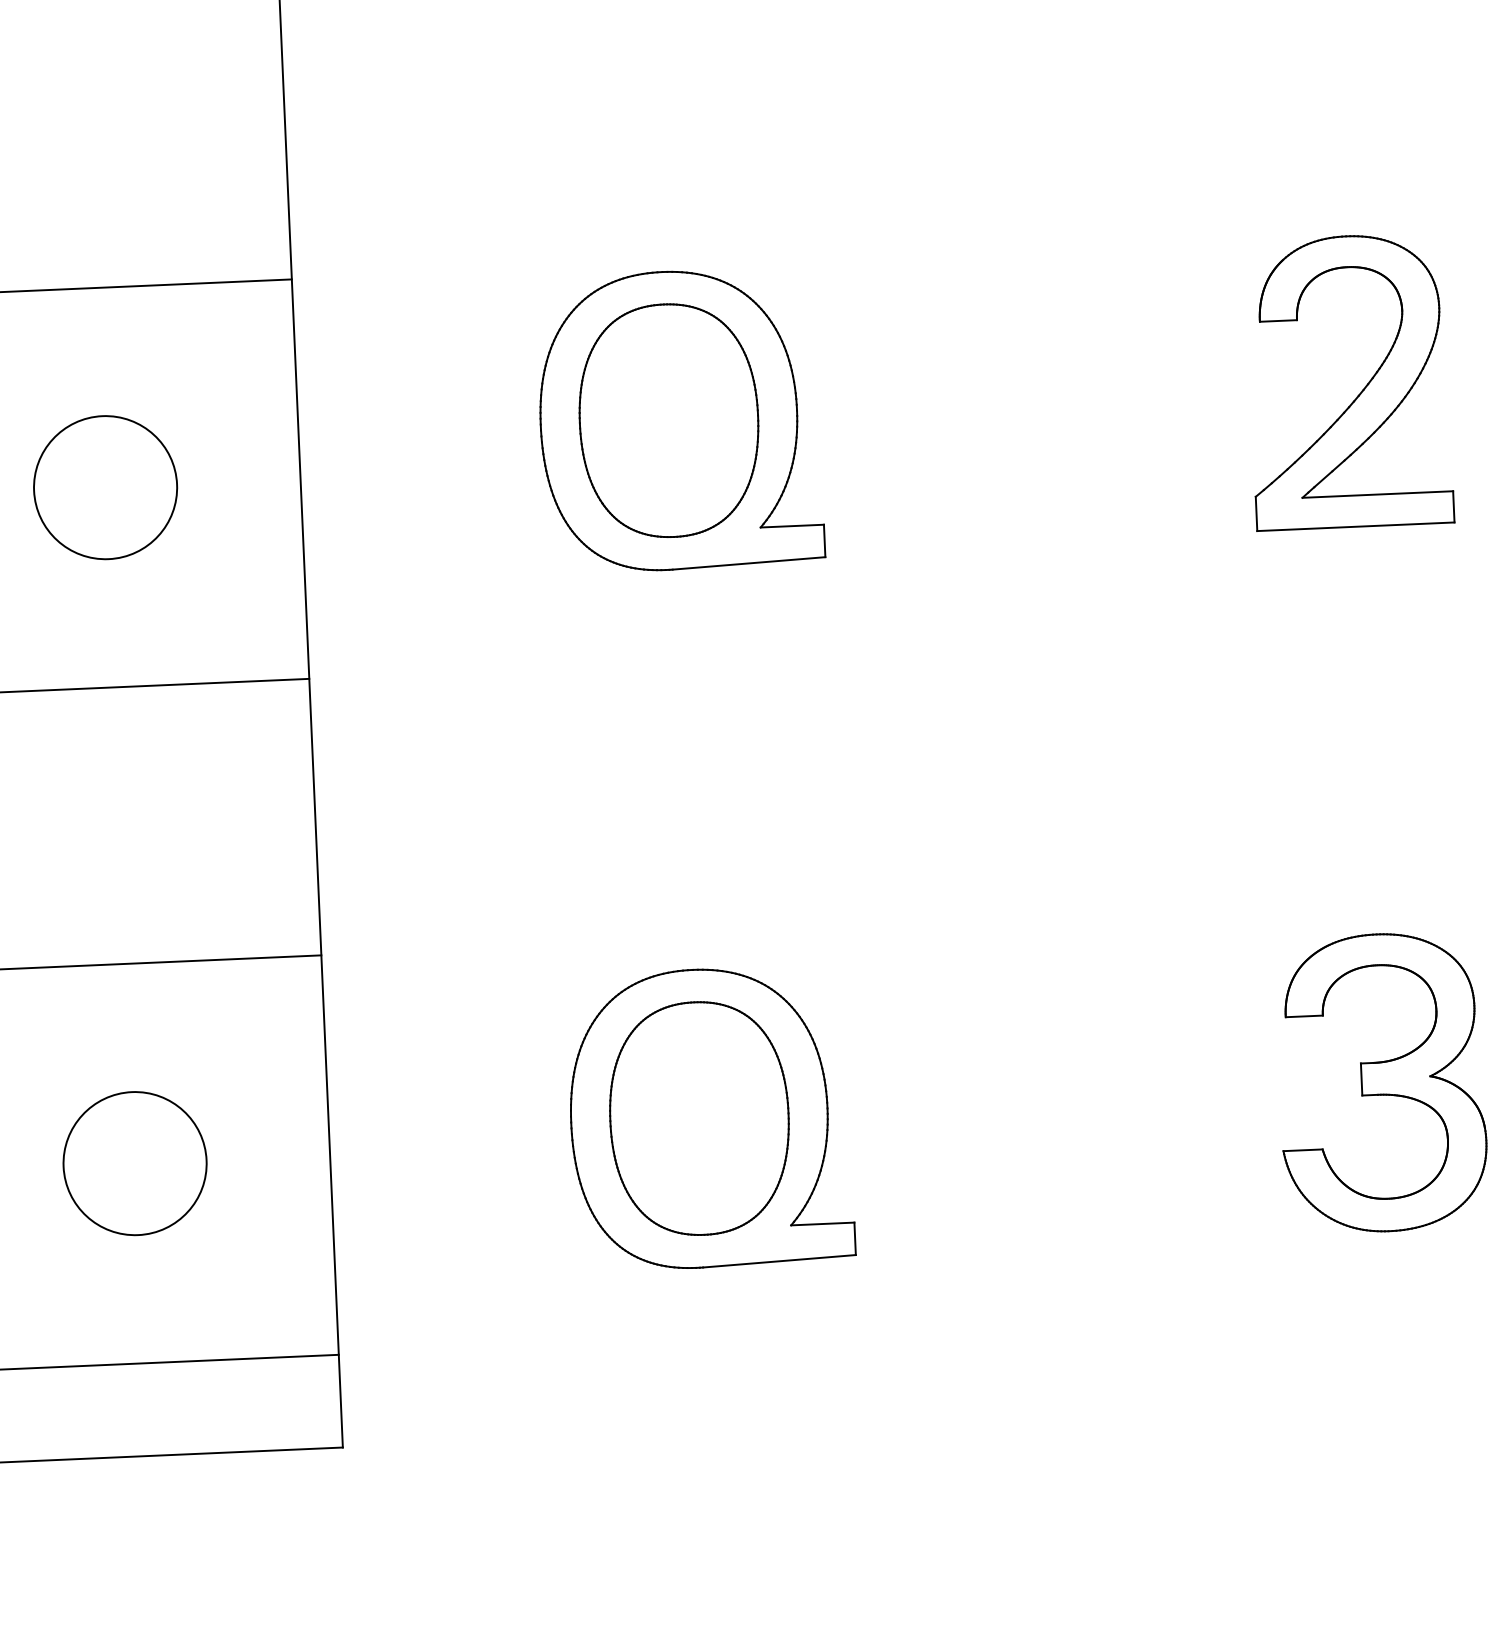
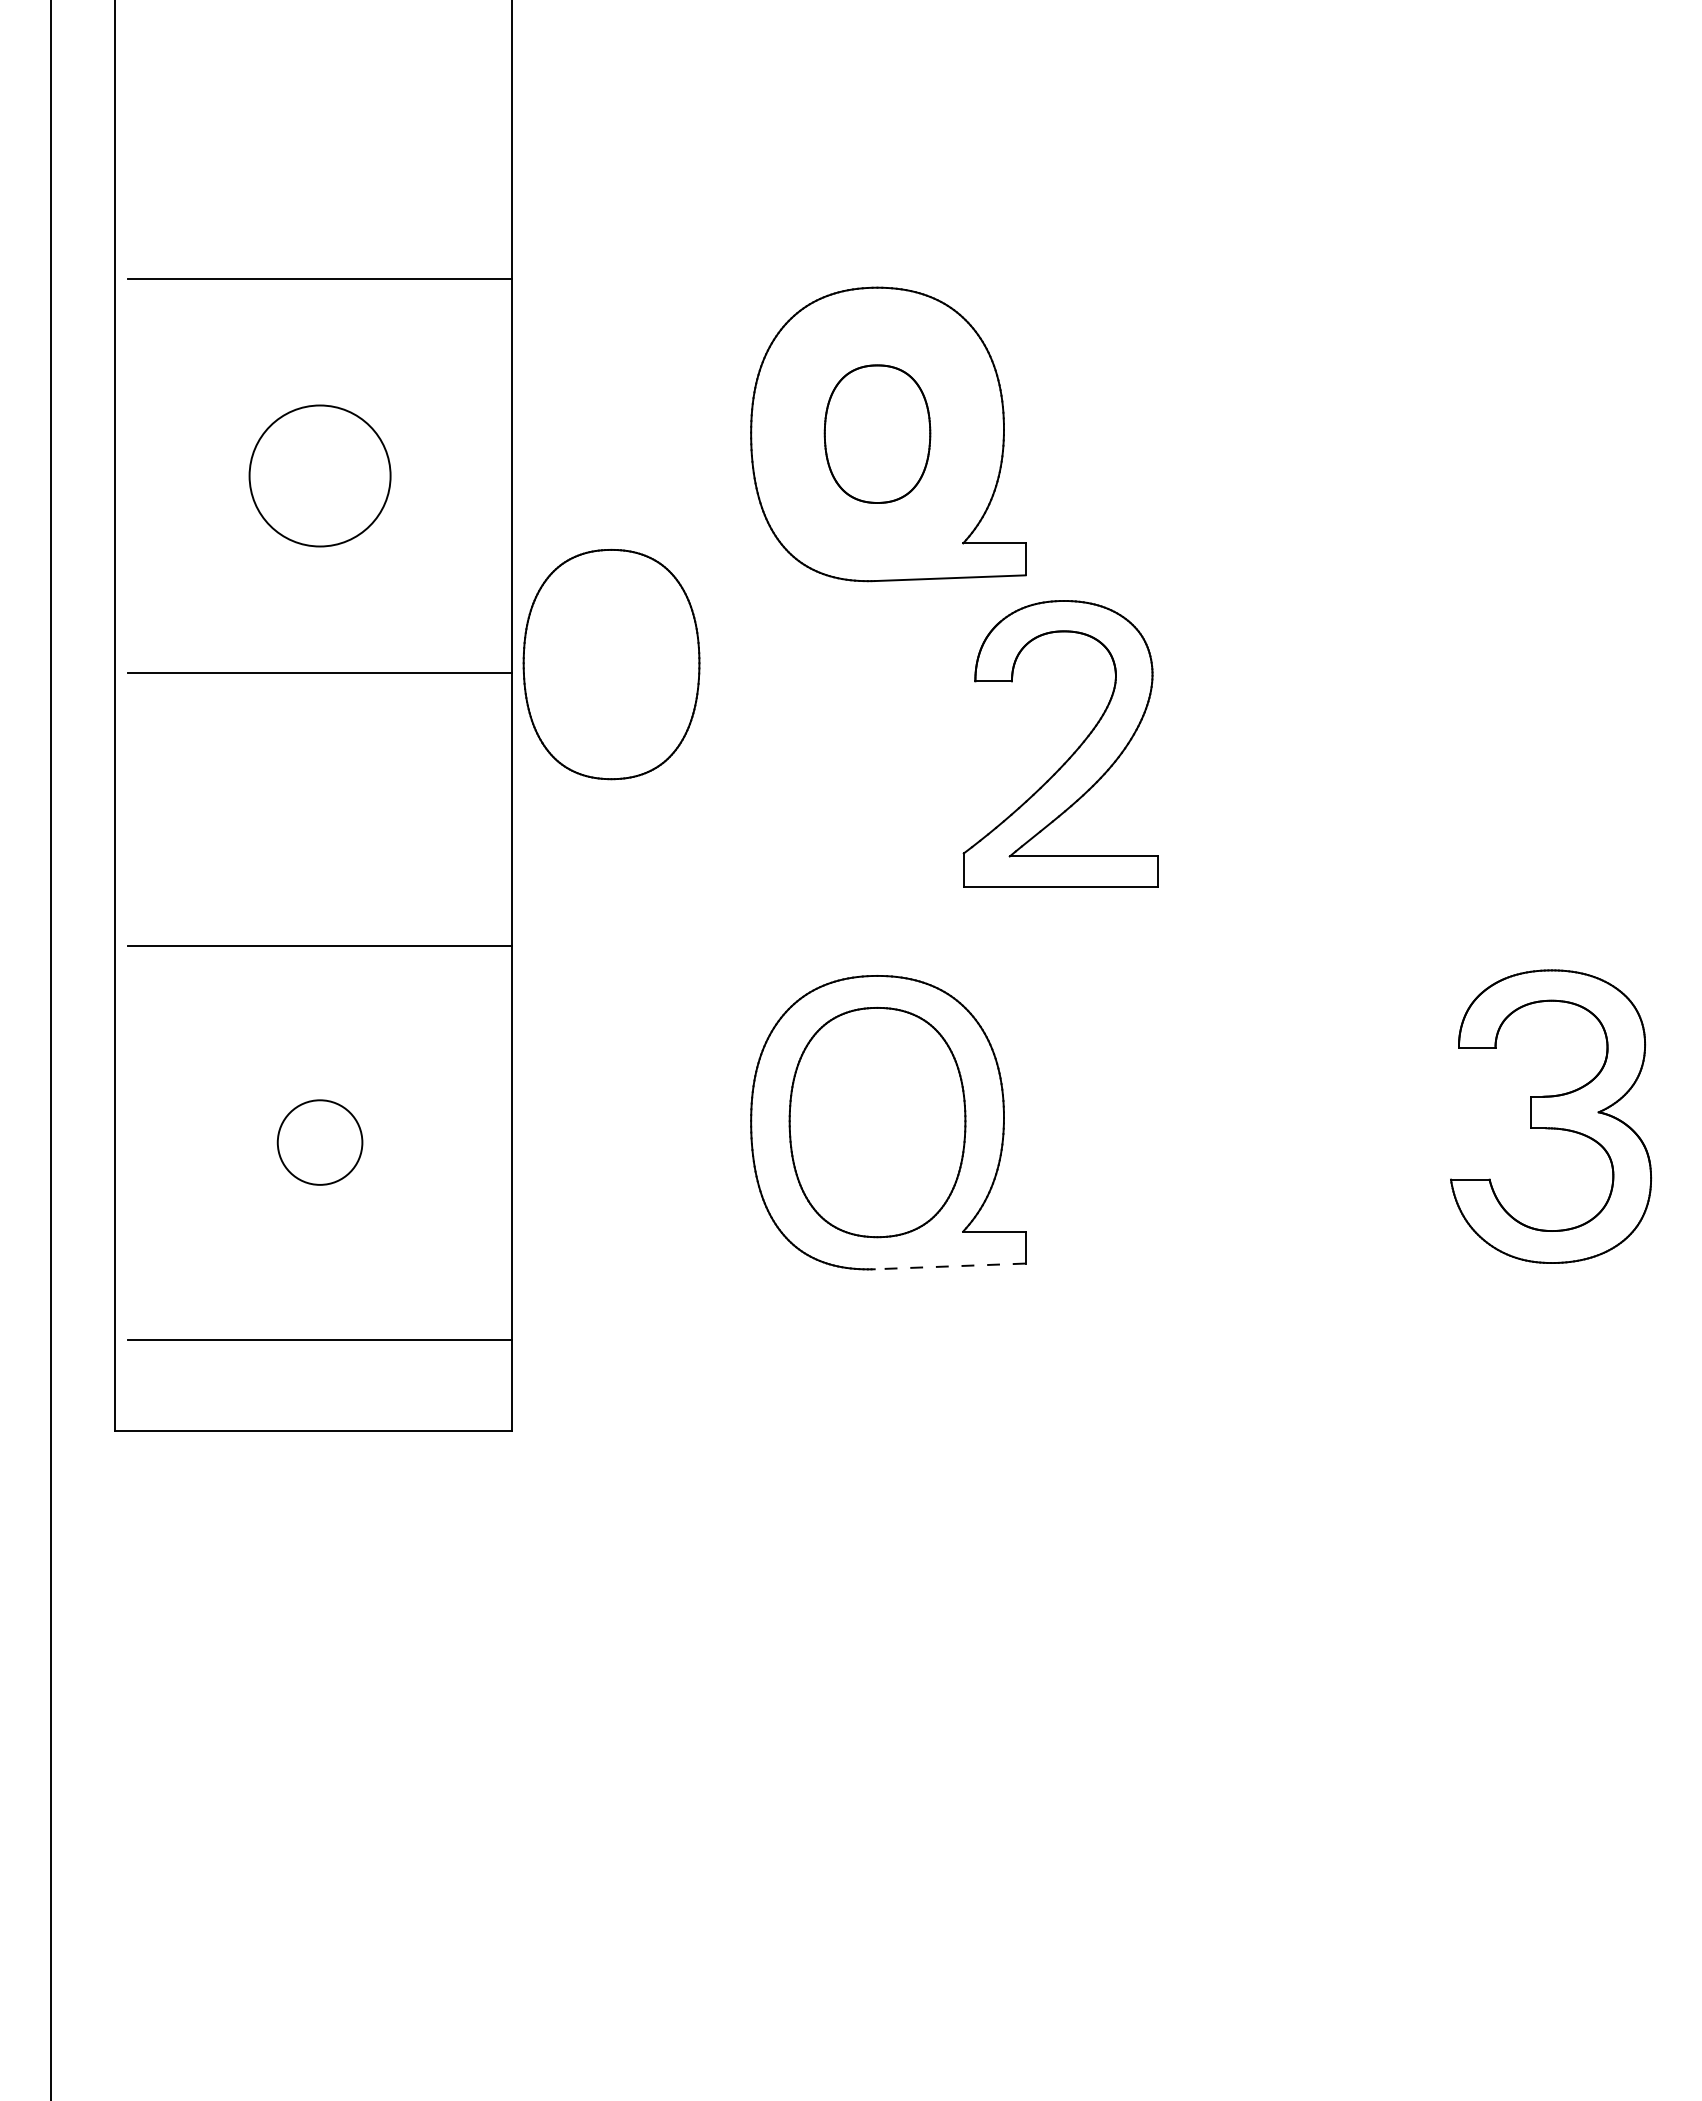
part: (1360, 391) -> (1071, 754), moved
part: (668, 419) -> (877, 433), size x0.6
part: (409, 665) -> (611, 664), added
circle: (134, 1163) -> (319, 1142), size x0.6
line: (778, 1261) -> (949, 1266), solid -> dashed

